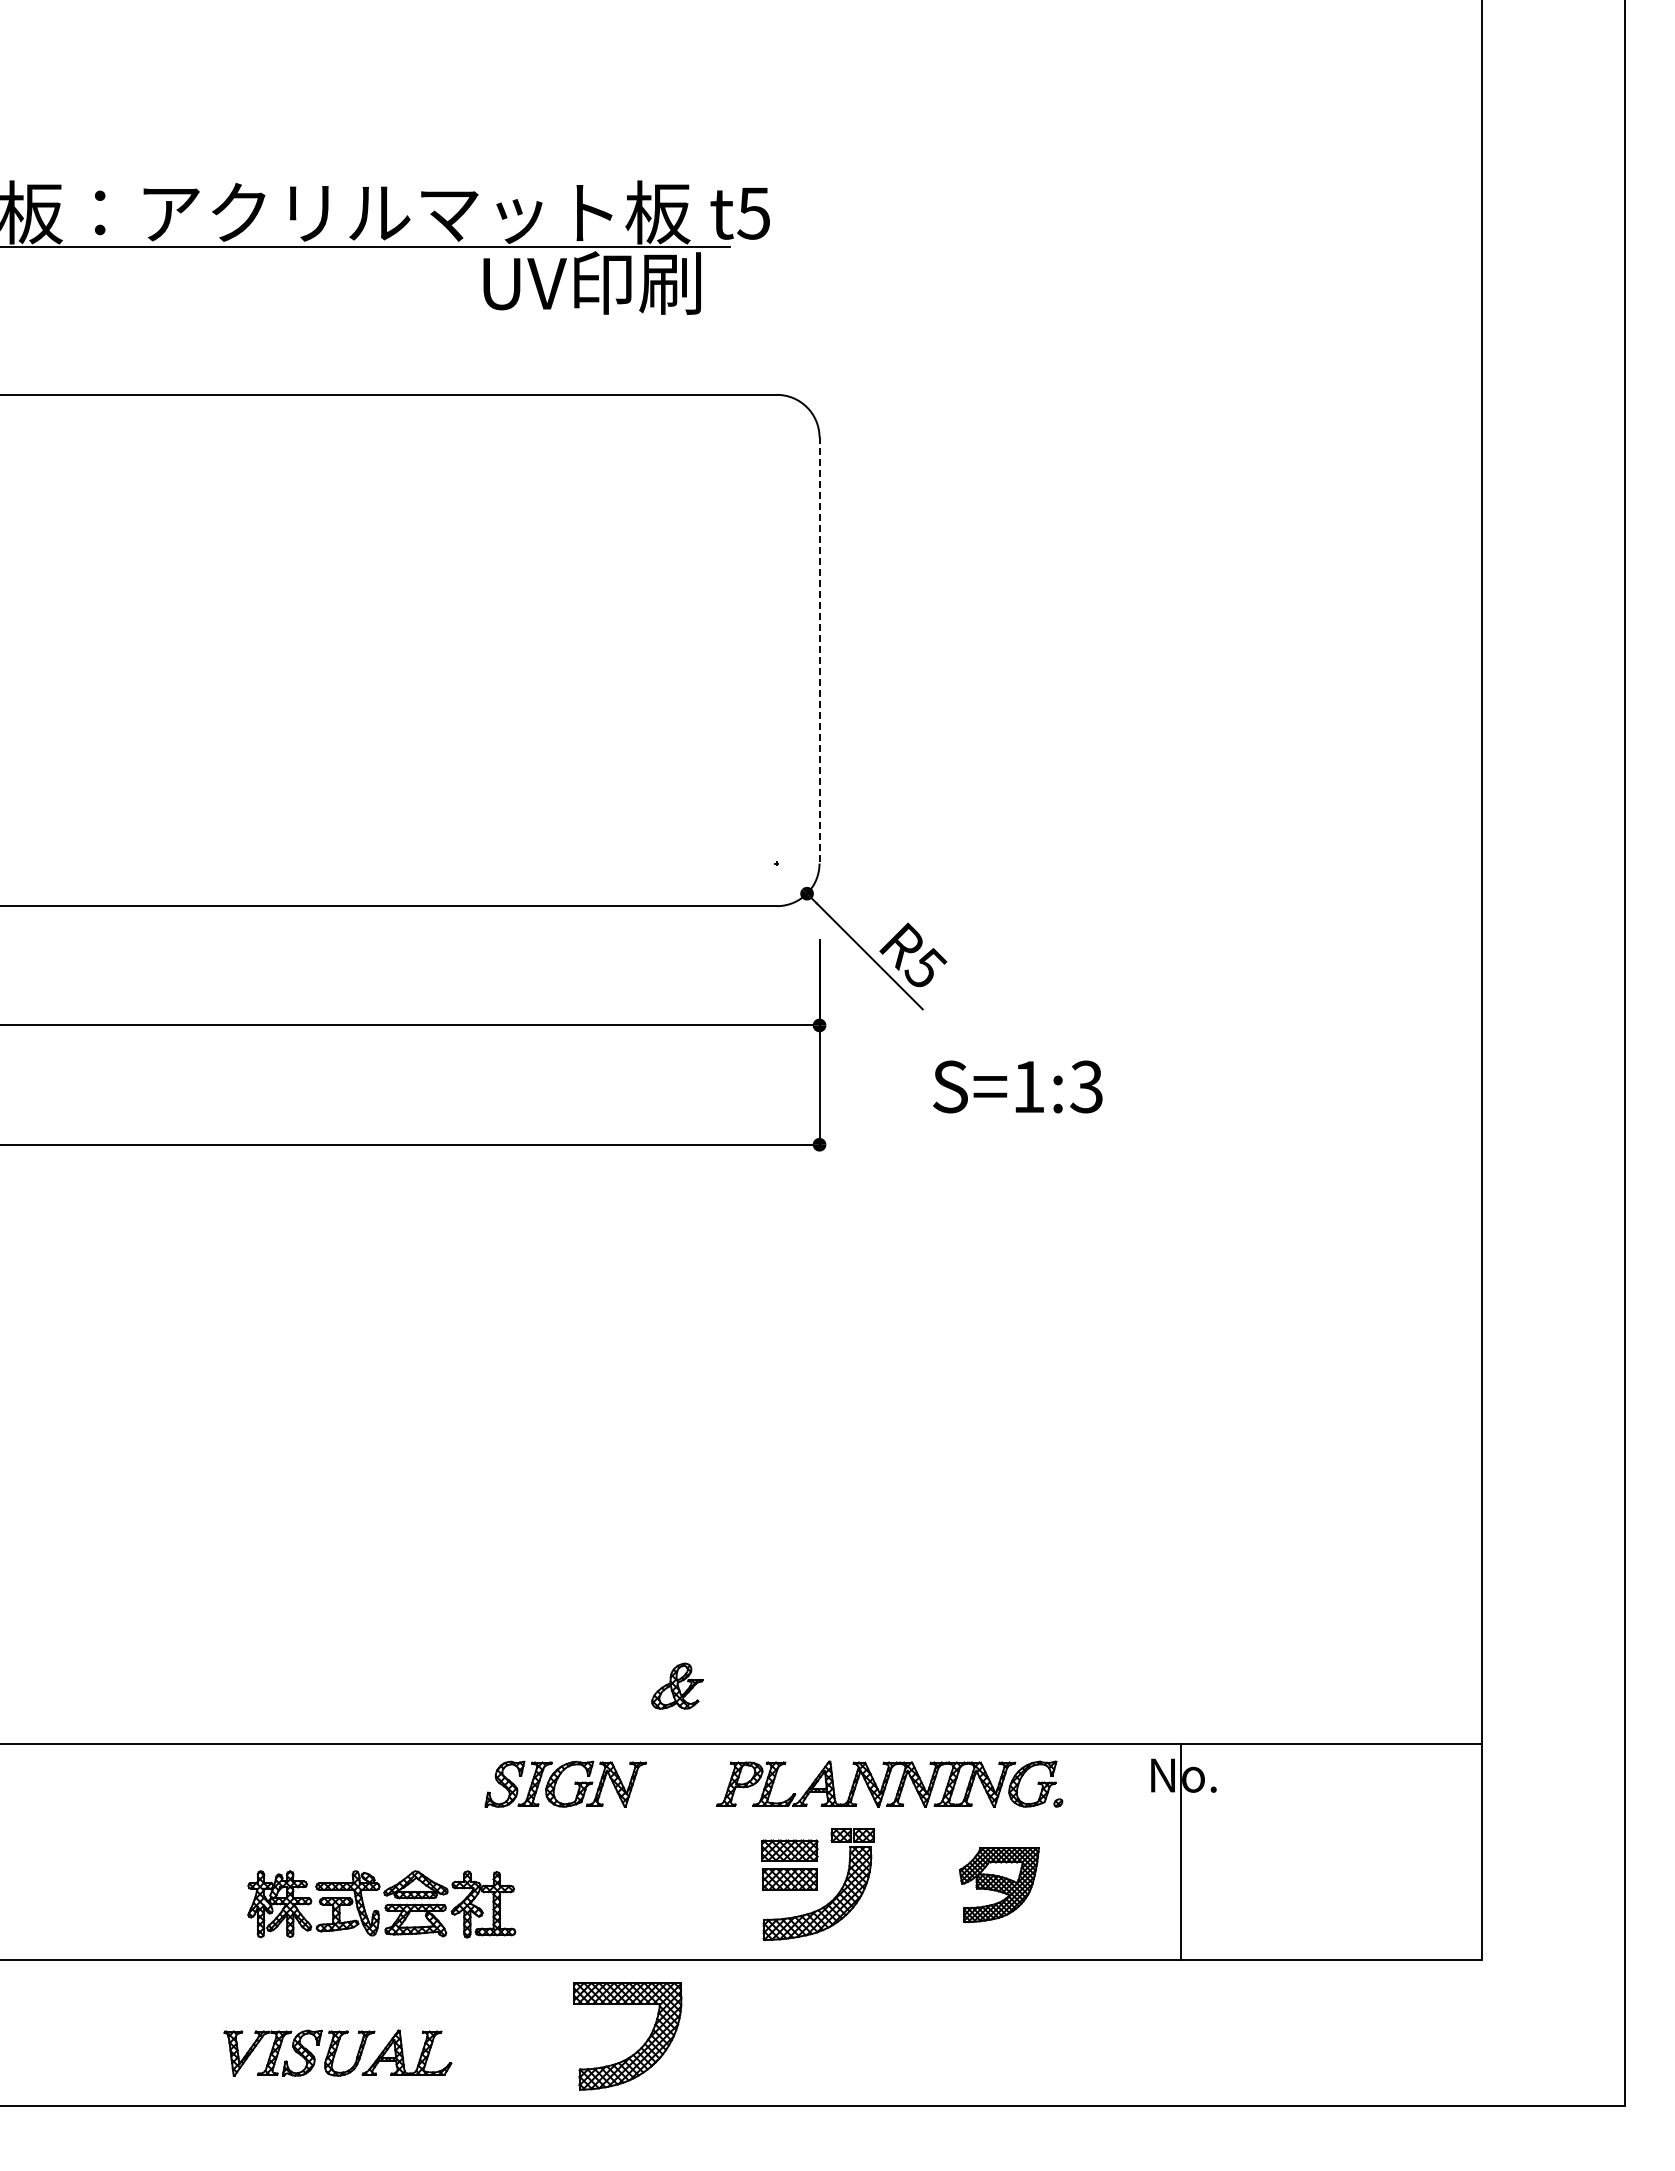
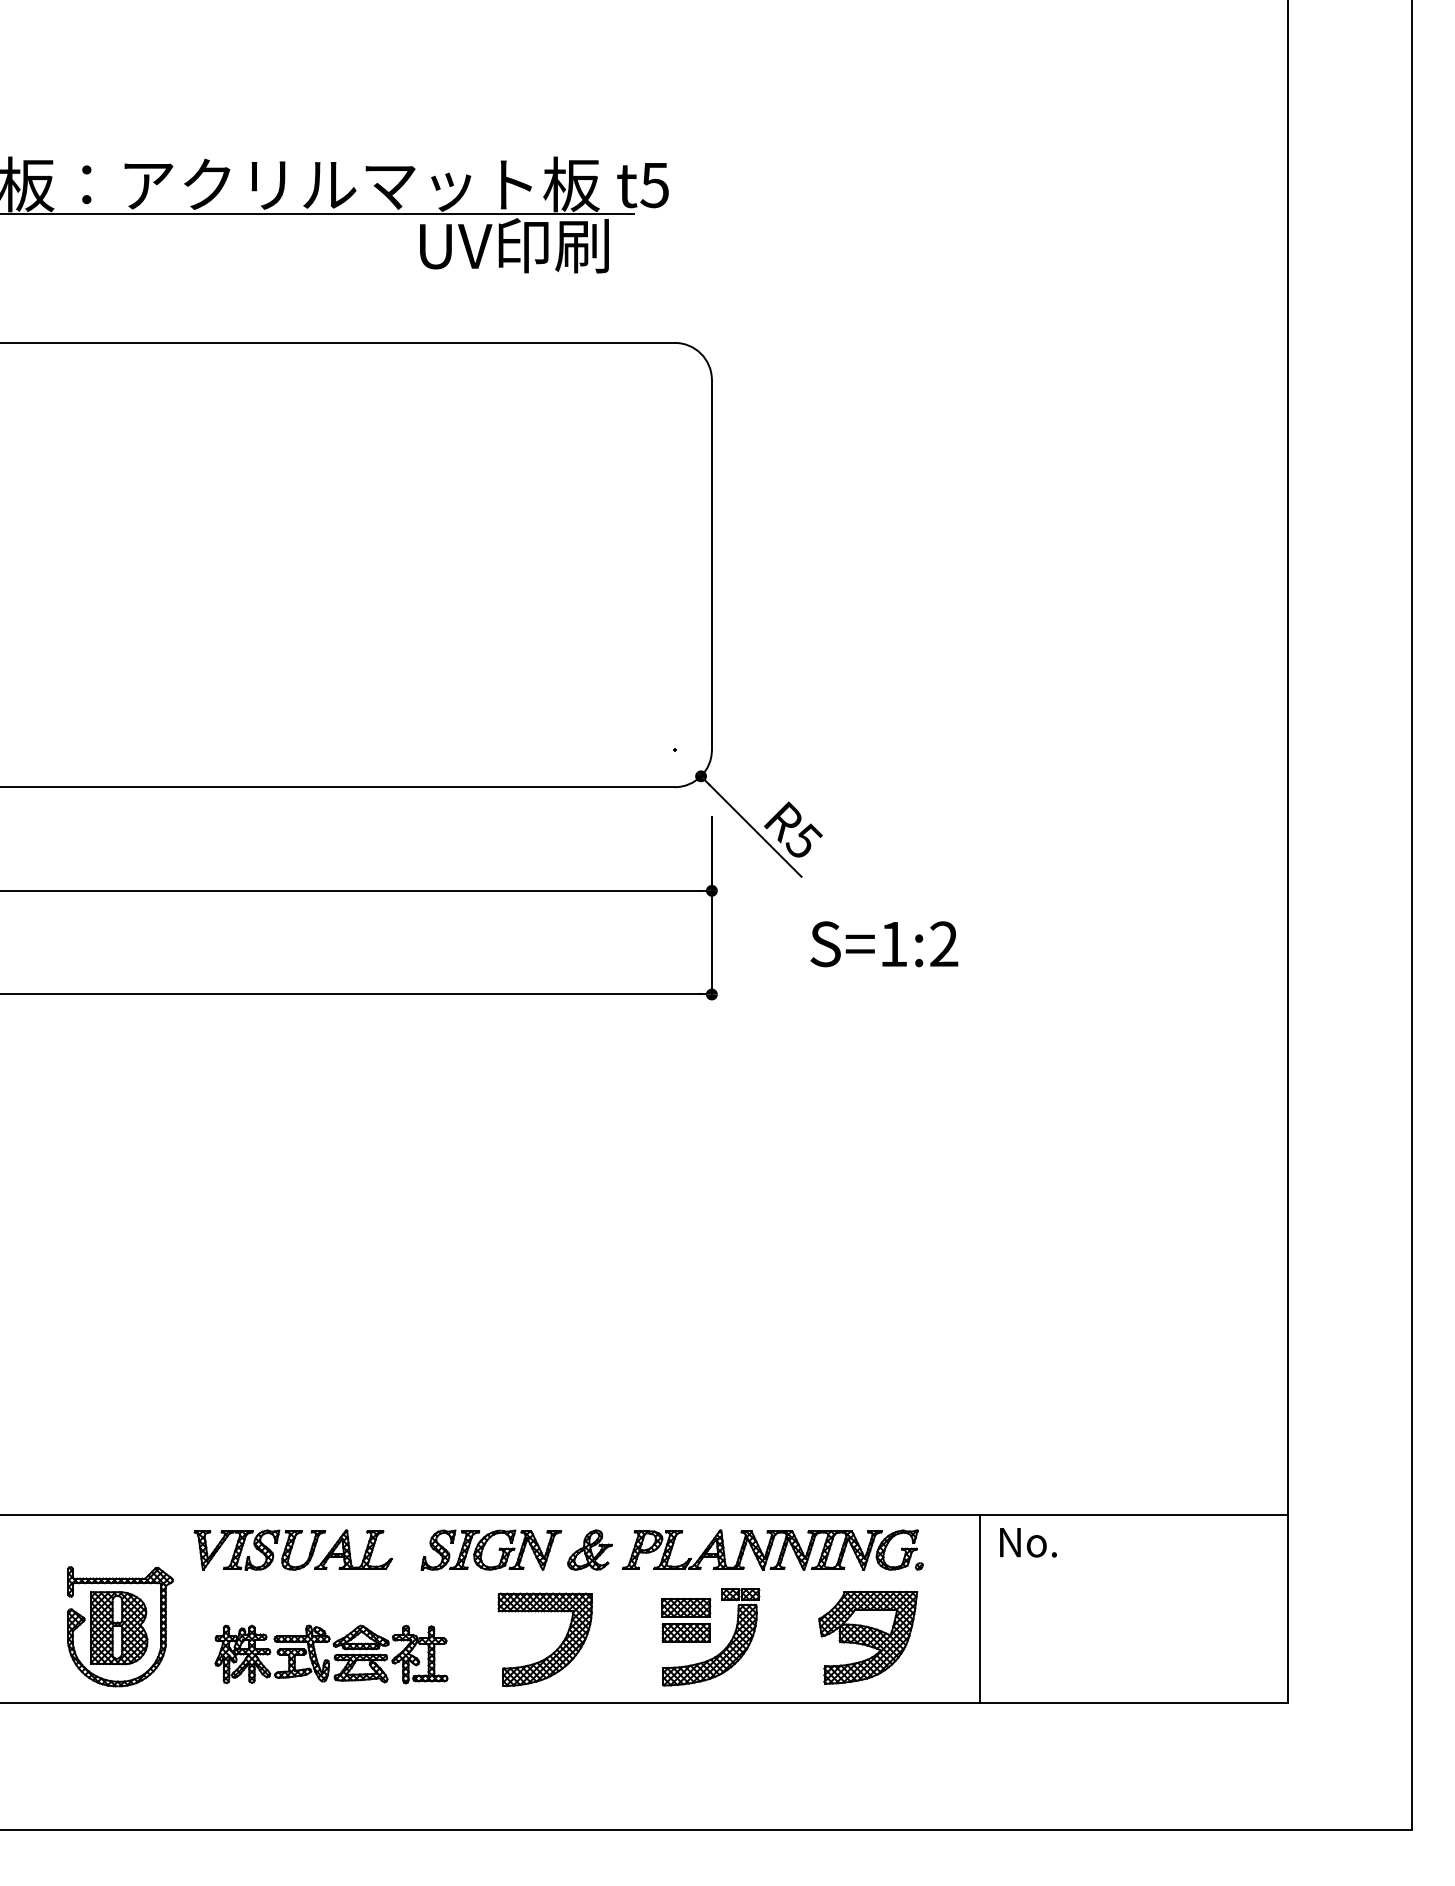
line: (819, 651) -> (711, 565), dashed -> solid
text: (1086, 1086) -> (943, 943), S=1:3 -> S=1:2
part: (677, 1685) -> (590, 1549), moved
line: (1181, 1852) -> (980, 1609), moved
part: (138, 1871) -> (120, 1625), added
part: (999, 1884) -> (868, 1637), size x1.43
part: (639, 2048) -> (555, 1650), moved
part: (337, 2052) -> (293, 1549), moved

